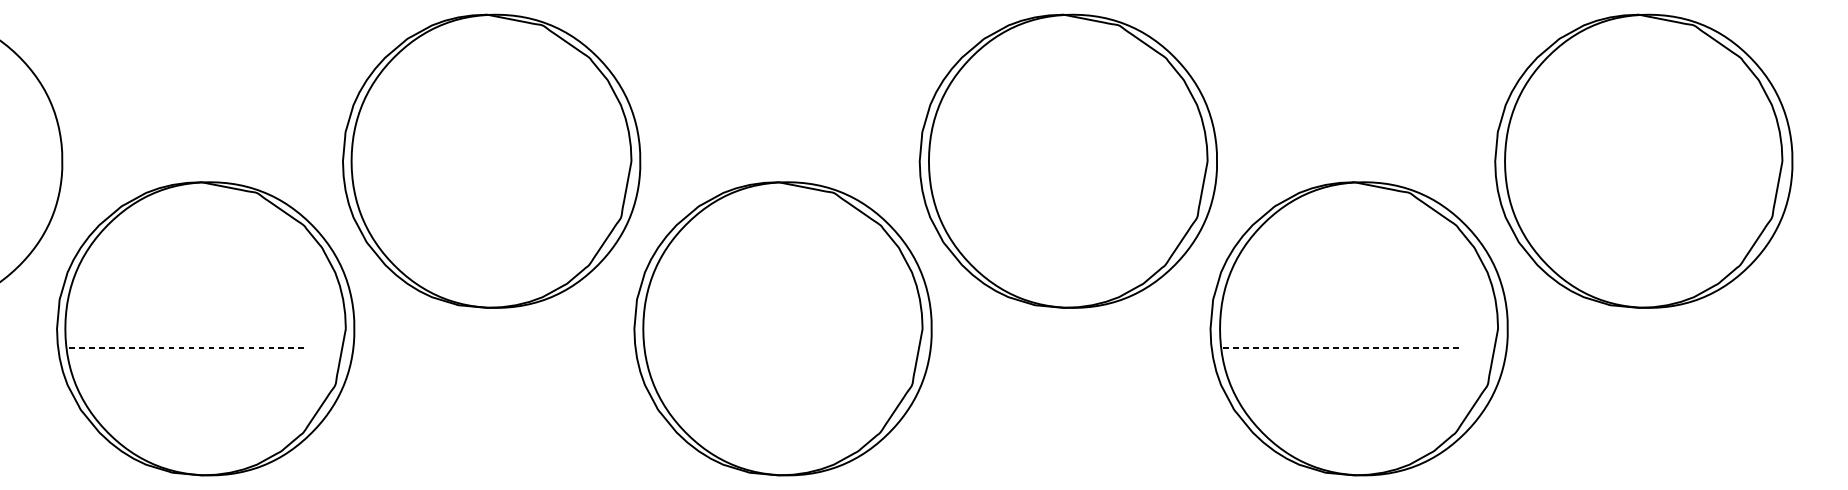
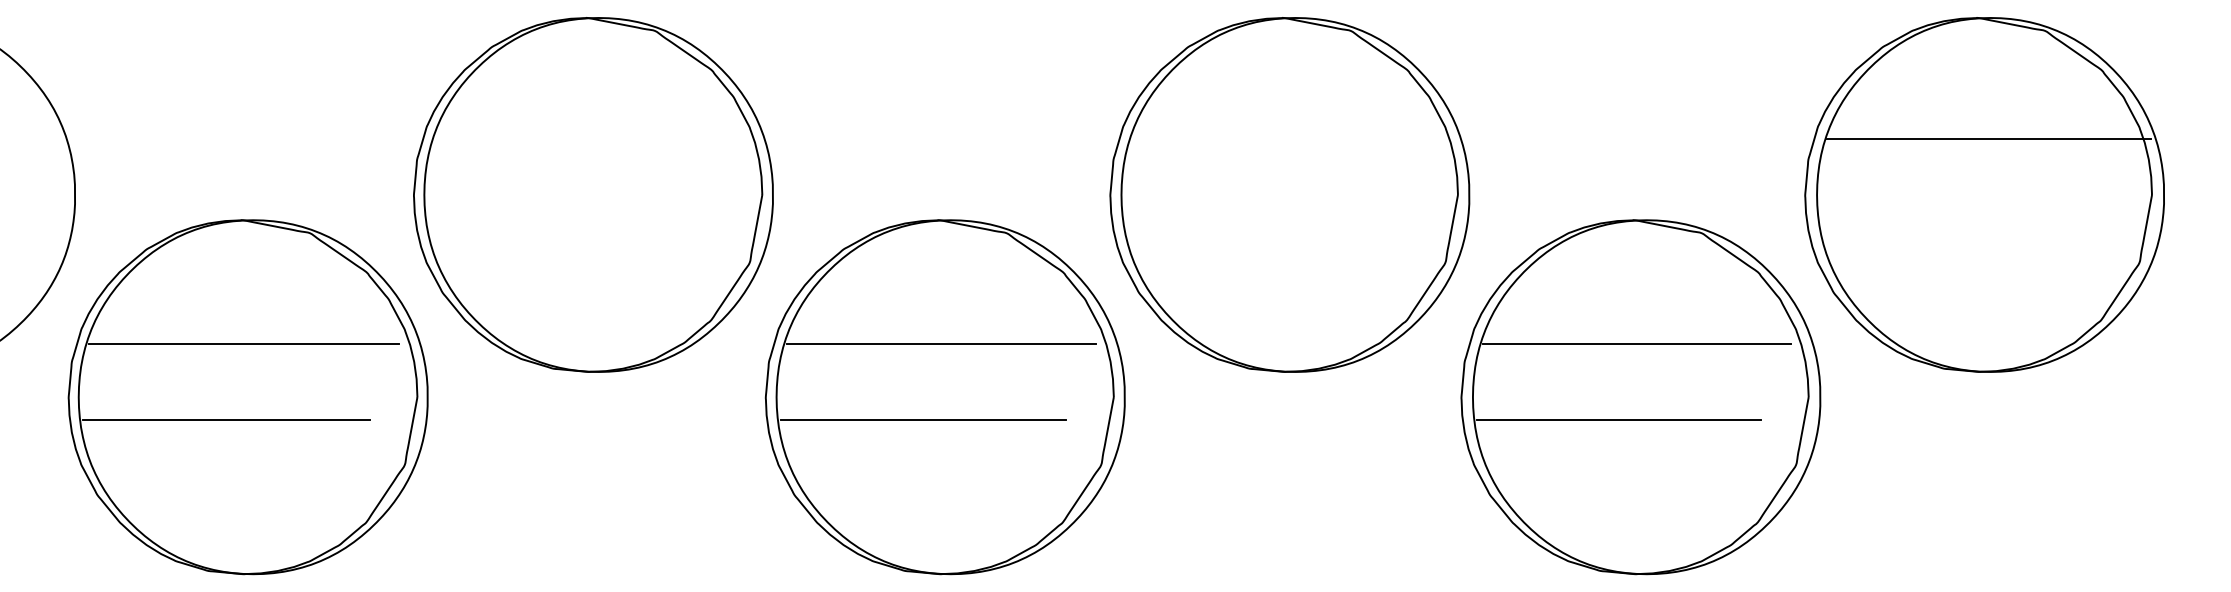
line: (1647, 115) -> (1989, 139), added
line: (201, 285) -> (243, 344), added
line: (779, 285) -> (940, 344), added
line: (1355, 285) -> (1636, 344), added
line: (187, 348) -> (226, 420), dashed -> solid
line: (764, 348) -> (923, 420), added
line: (1341, 348) -> (1619, 420), dashed -> solid

